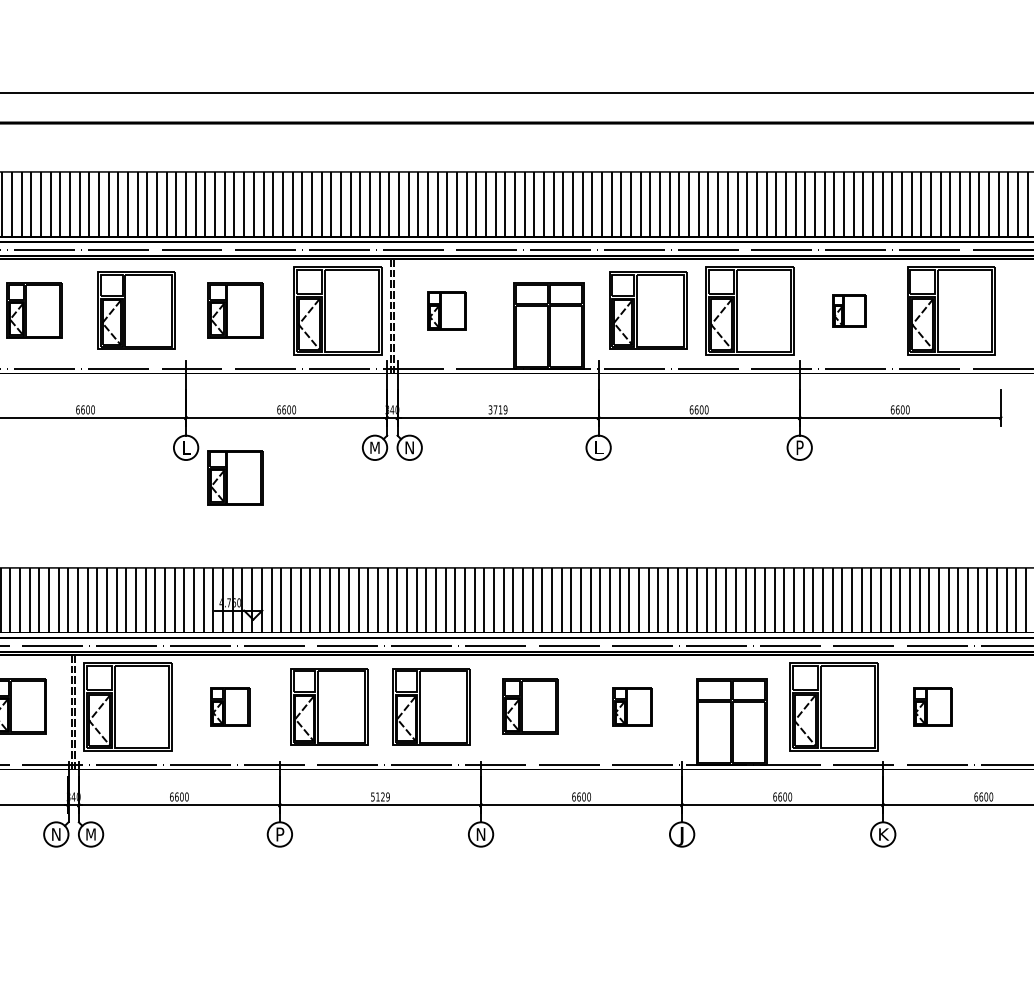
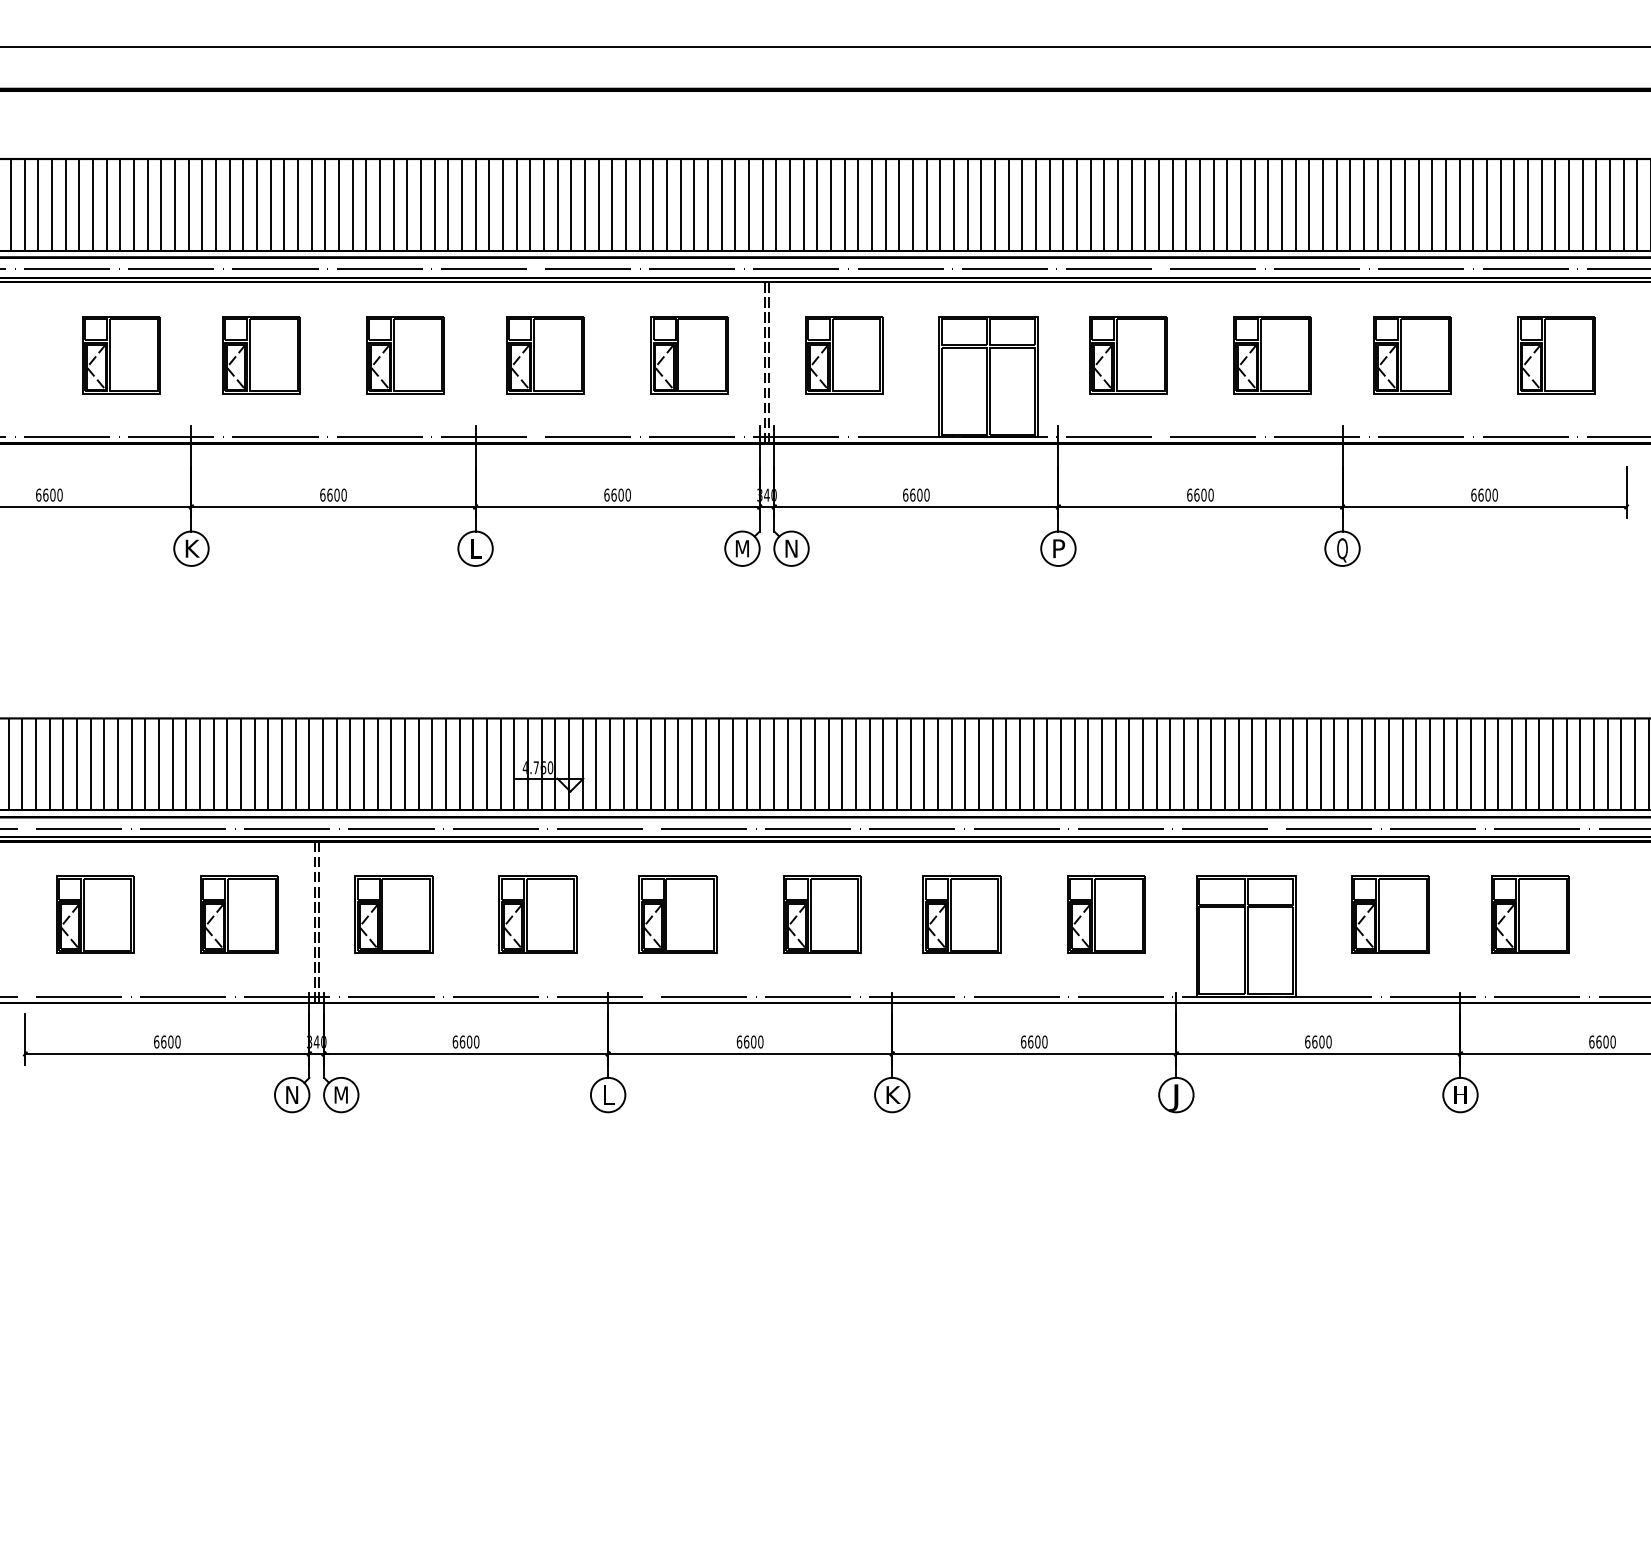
part: (136, 311) -> (405, 355), size x0.71
part: (337, 311) -> (689, 355), size x0.62
part: (447, 311) -> (844, 355), size x1.43
part: (648, 311) -> (1128, 355), size x0.71
part: (750, 311) -> (1272, 355), size x0.62
part: (849, 311) -> (1412, 355), size x1.67
part: (951, 311) -> (1556, 355), size x0.62
text: (498, 409) -> (916, 494), 3719 -> 6600
text: (599, 447) -> (1059, 548), L -> P
text: (799, 449) -> (1342, 550), P -> Q
part: (235, 478) -> (545, 591), removed
part: (128, 706) -> (393, 914), size x0.62
part: (229, 706) -> (537, 914), size x1.43
part: (329, 706) -> (677, 914), size x0.71
part: (431, 706) -> (822, 914), size x0.71
part: (632, 706) -> (1106, 914), size x1.43
part: (833, 706) -> (1390, 914), size x0.62
part: (932, 706) -> (1530, 914), size x1.43
text: (379, 796) -> (749, 1041), 5129 -> 6600
text: (280, 834) -> (608, 1094), P -> L
text: (481, 834) -> (893, 1094), N -> K
text: (883, 834) -> (1461, 1094), K -> H

